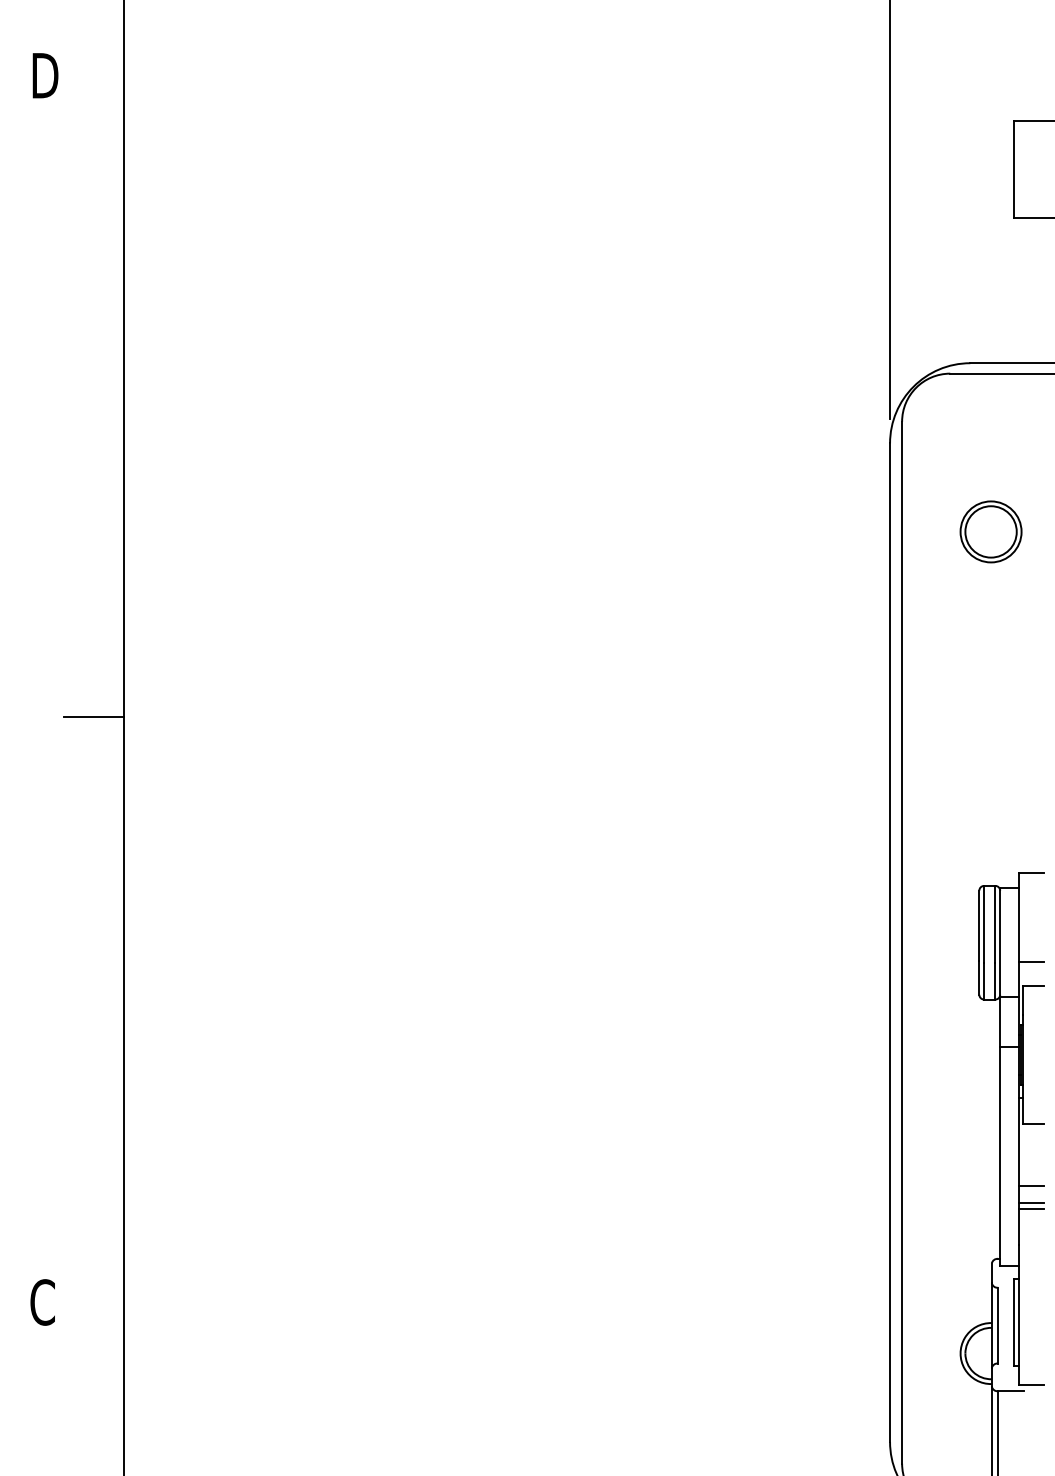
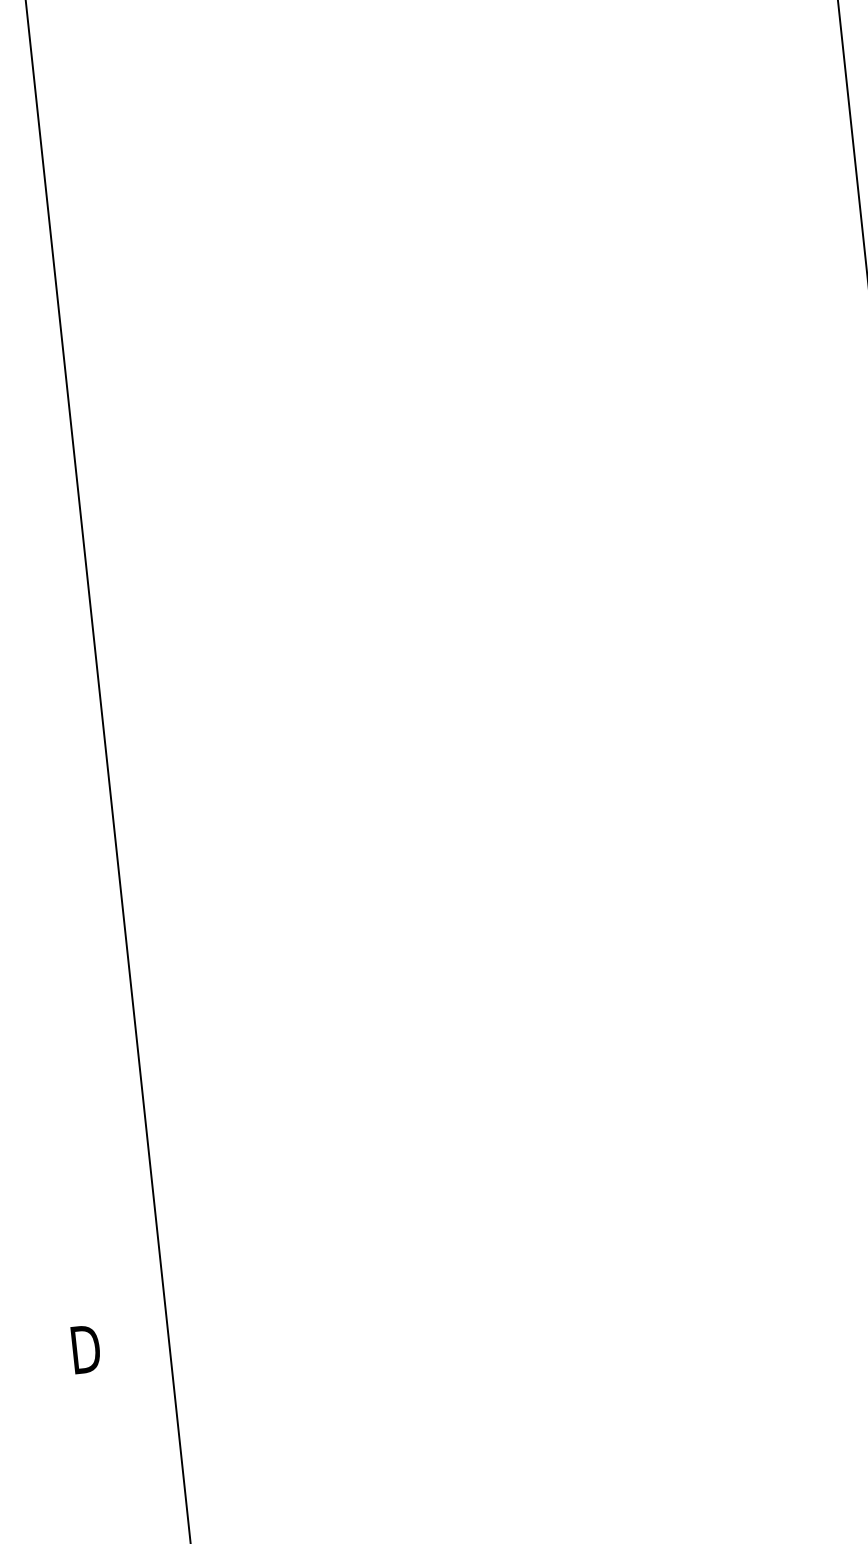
line: (93, 716) -> (71, 729), removed
text: (43, 1302) -> (84, 1349), C -> D

